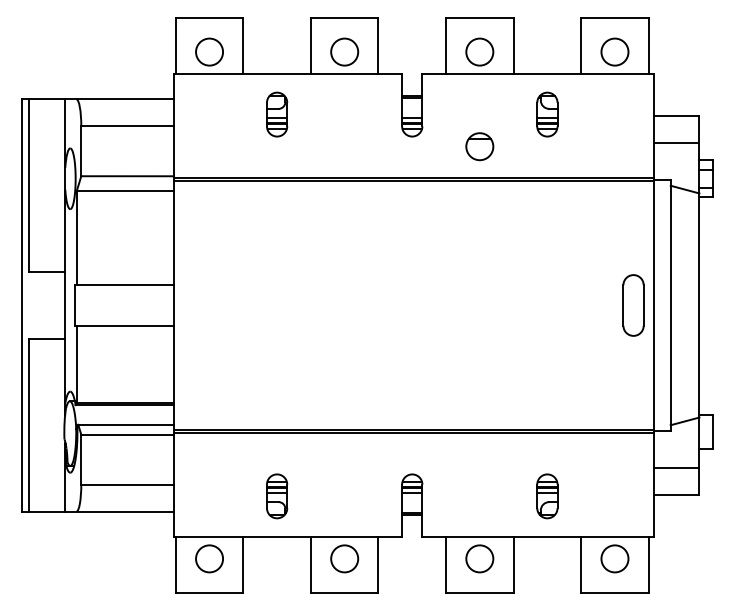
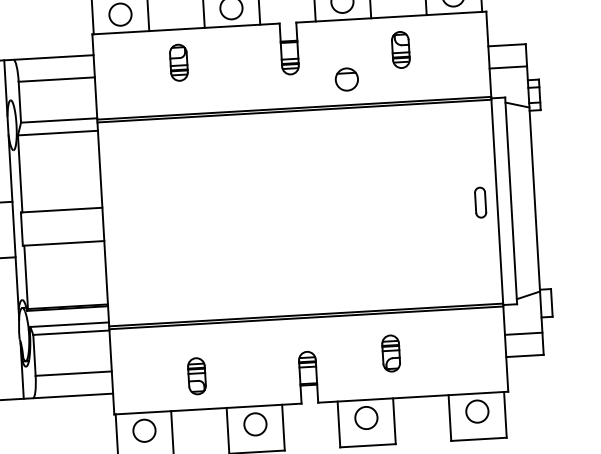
part: (633, 305) -> (480, 202), size x0.6
part: (547, 496) -> (391, 353), moved

